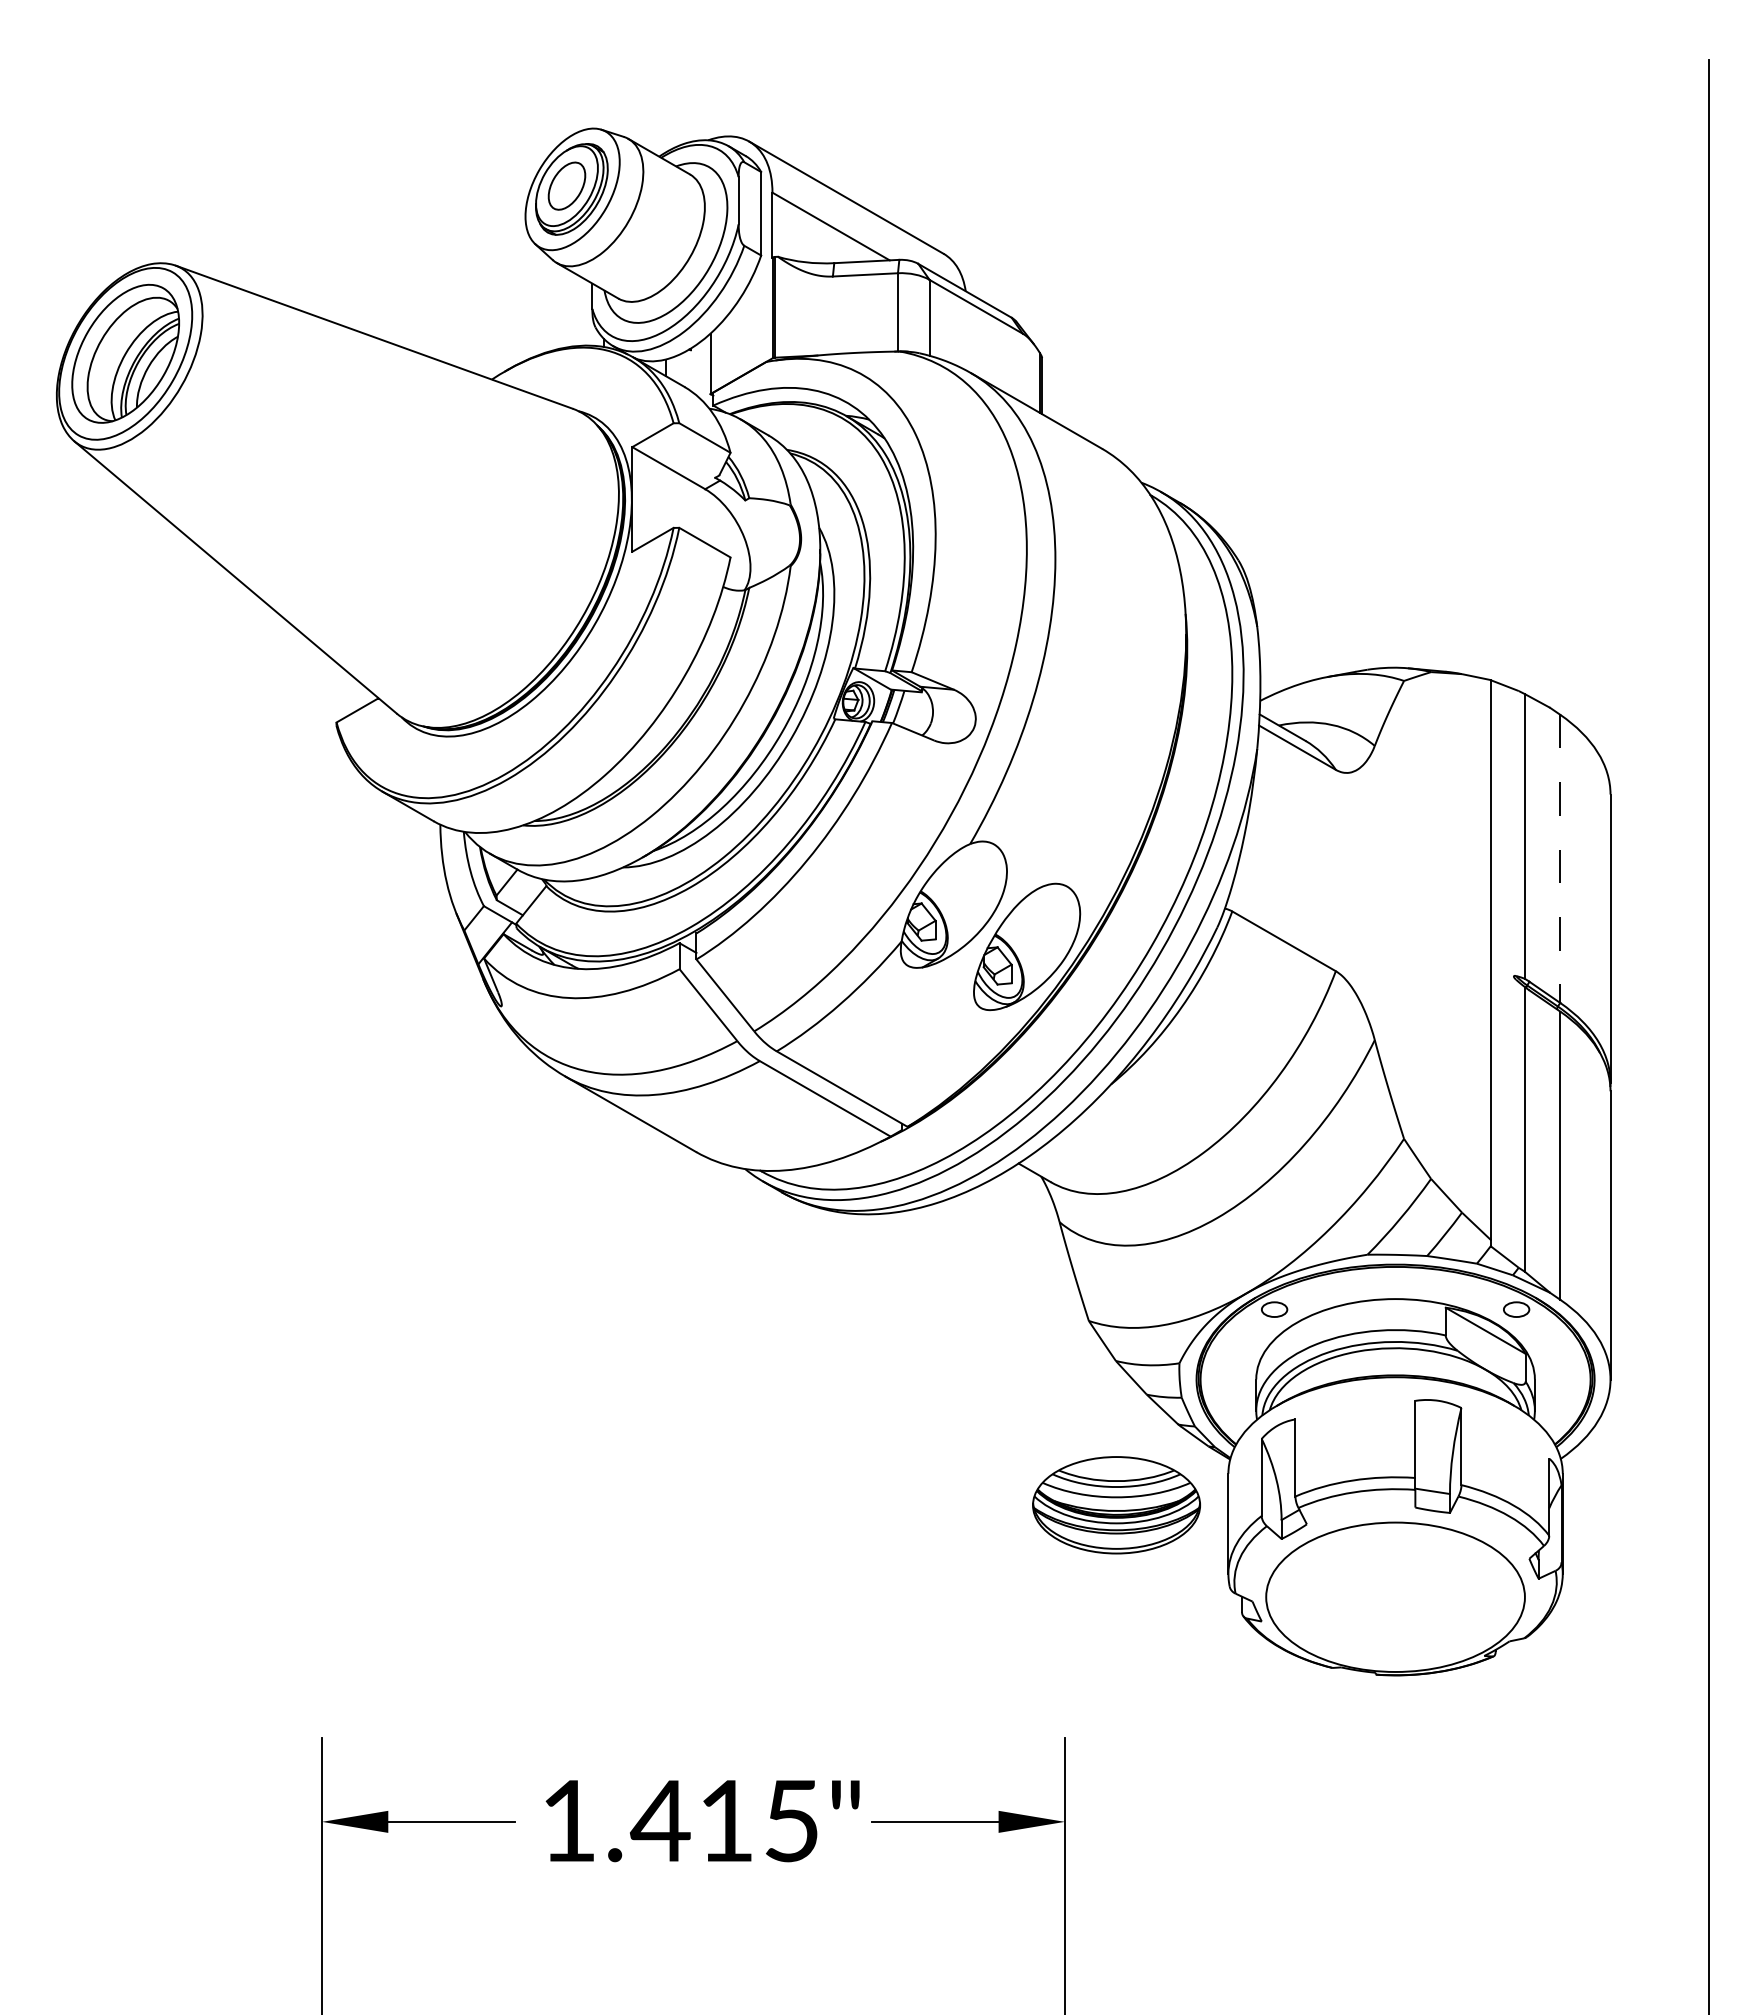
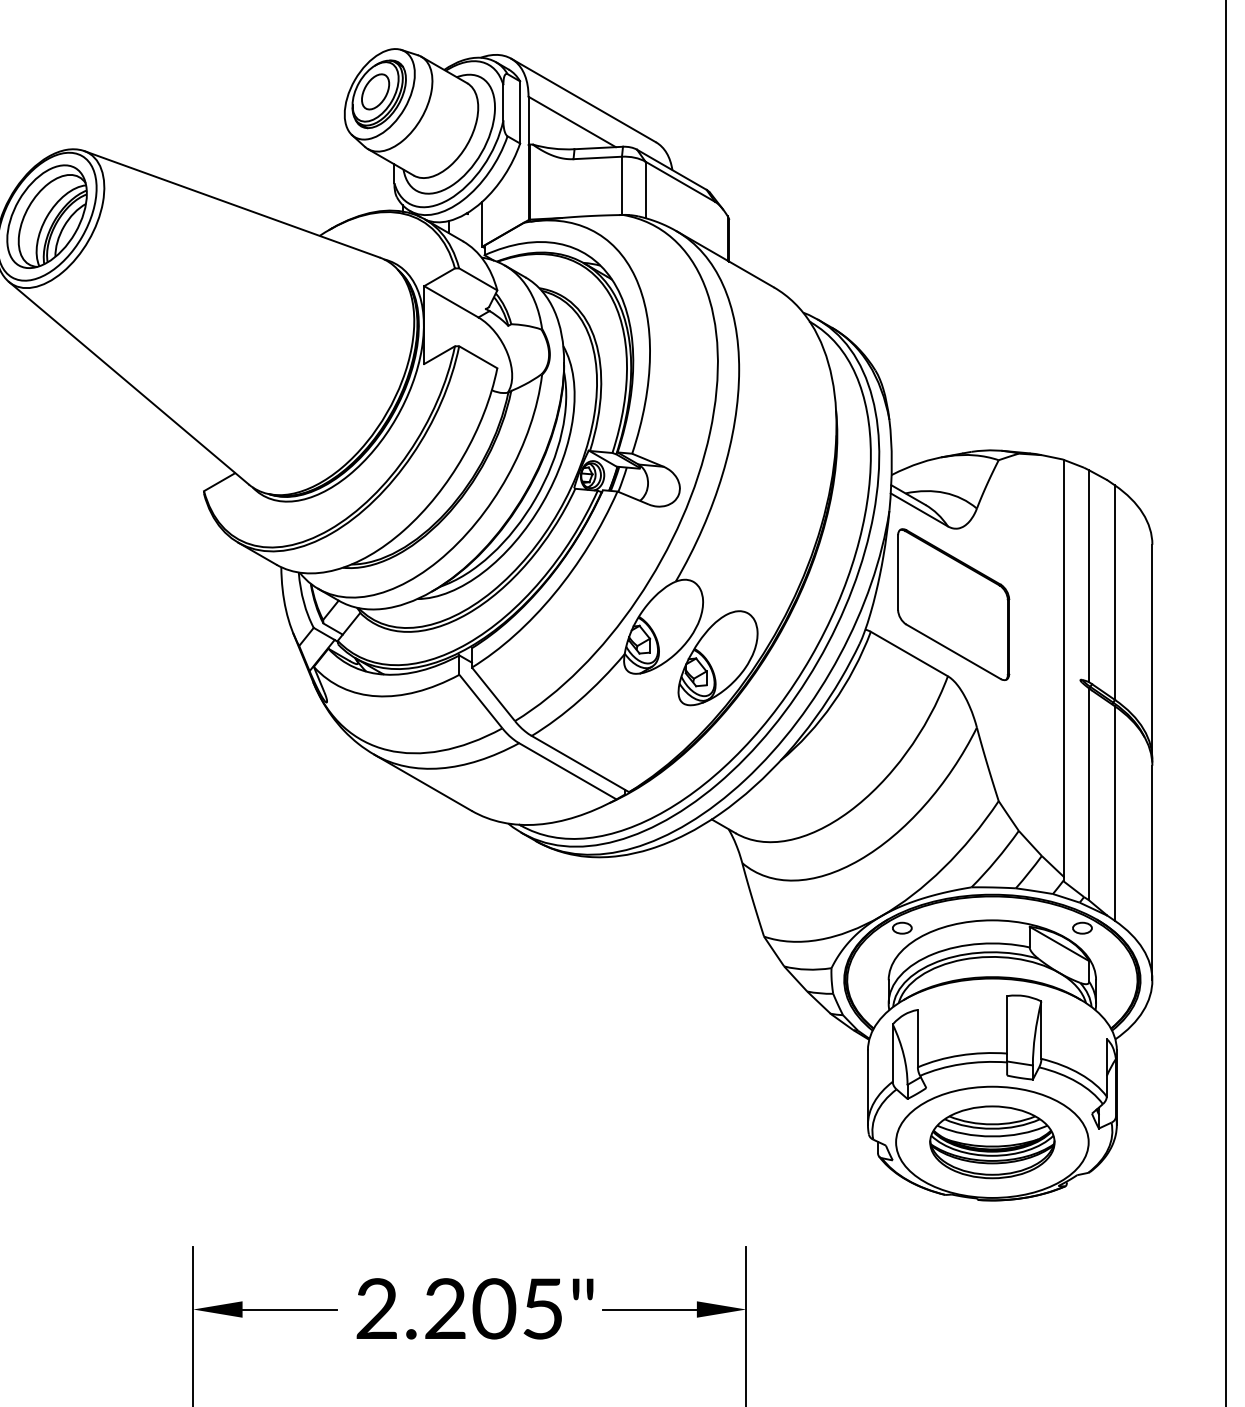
line: (1560, 859) -> (1115, 593), dashed -> solid
part: (1343, 874) -> (953, 604), added
part: (1116, 1505) -> (992, 1142), moved
text: (648, 1820) -> (436, 1308), 1.415" -> 2.205"

